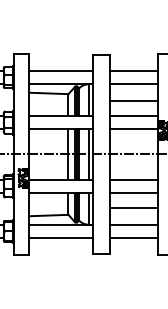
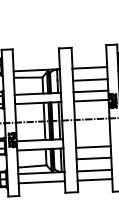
line: (60, 71) -> (35, 61), removed
line: (133, 71) -> (89, 58), removed
line: (133, 180) -> (92, 138), removed

